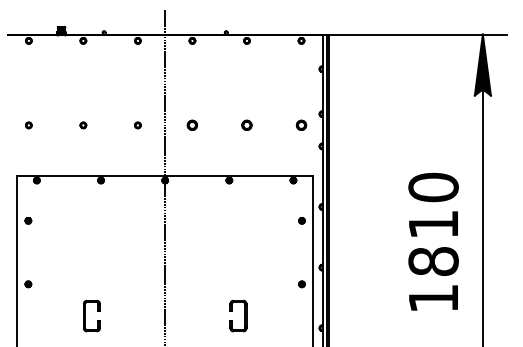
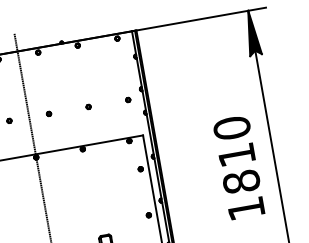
part: (192, 125) -> (49, 114), size x0.62
part: (246, 125) -> (88, 107), size x0.62
part: (301, 125) -> (128, 100), size x0.62

